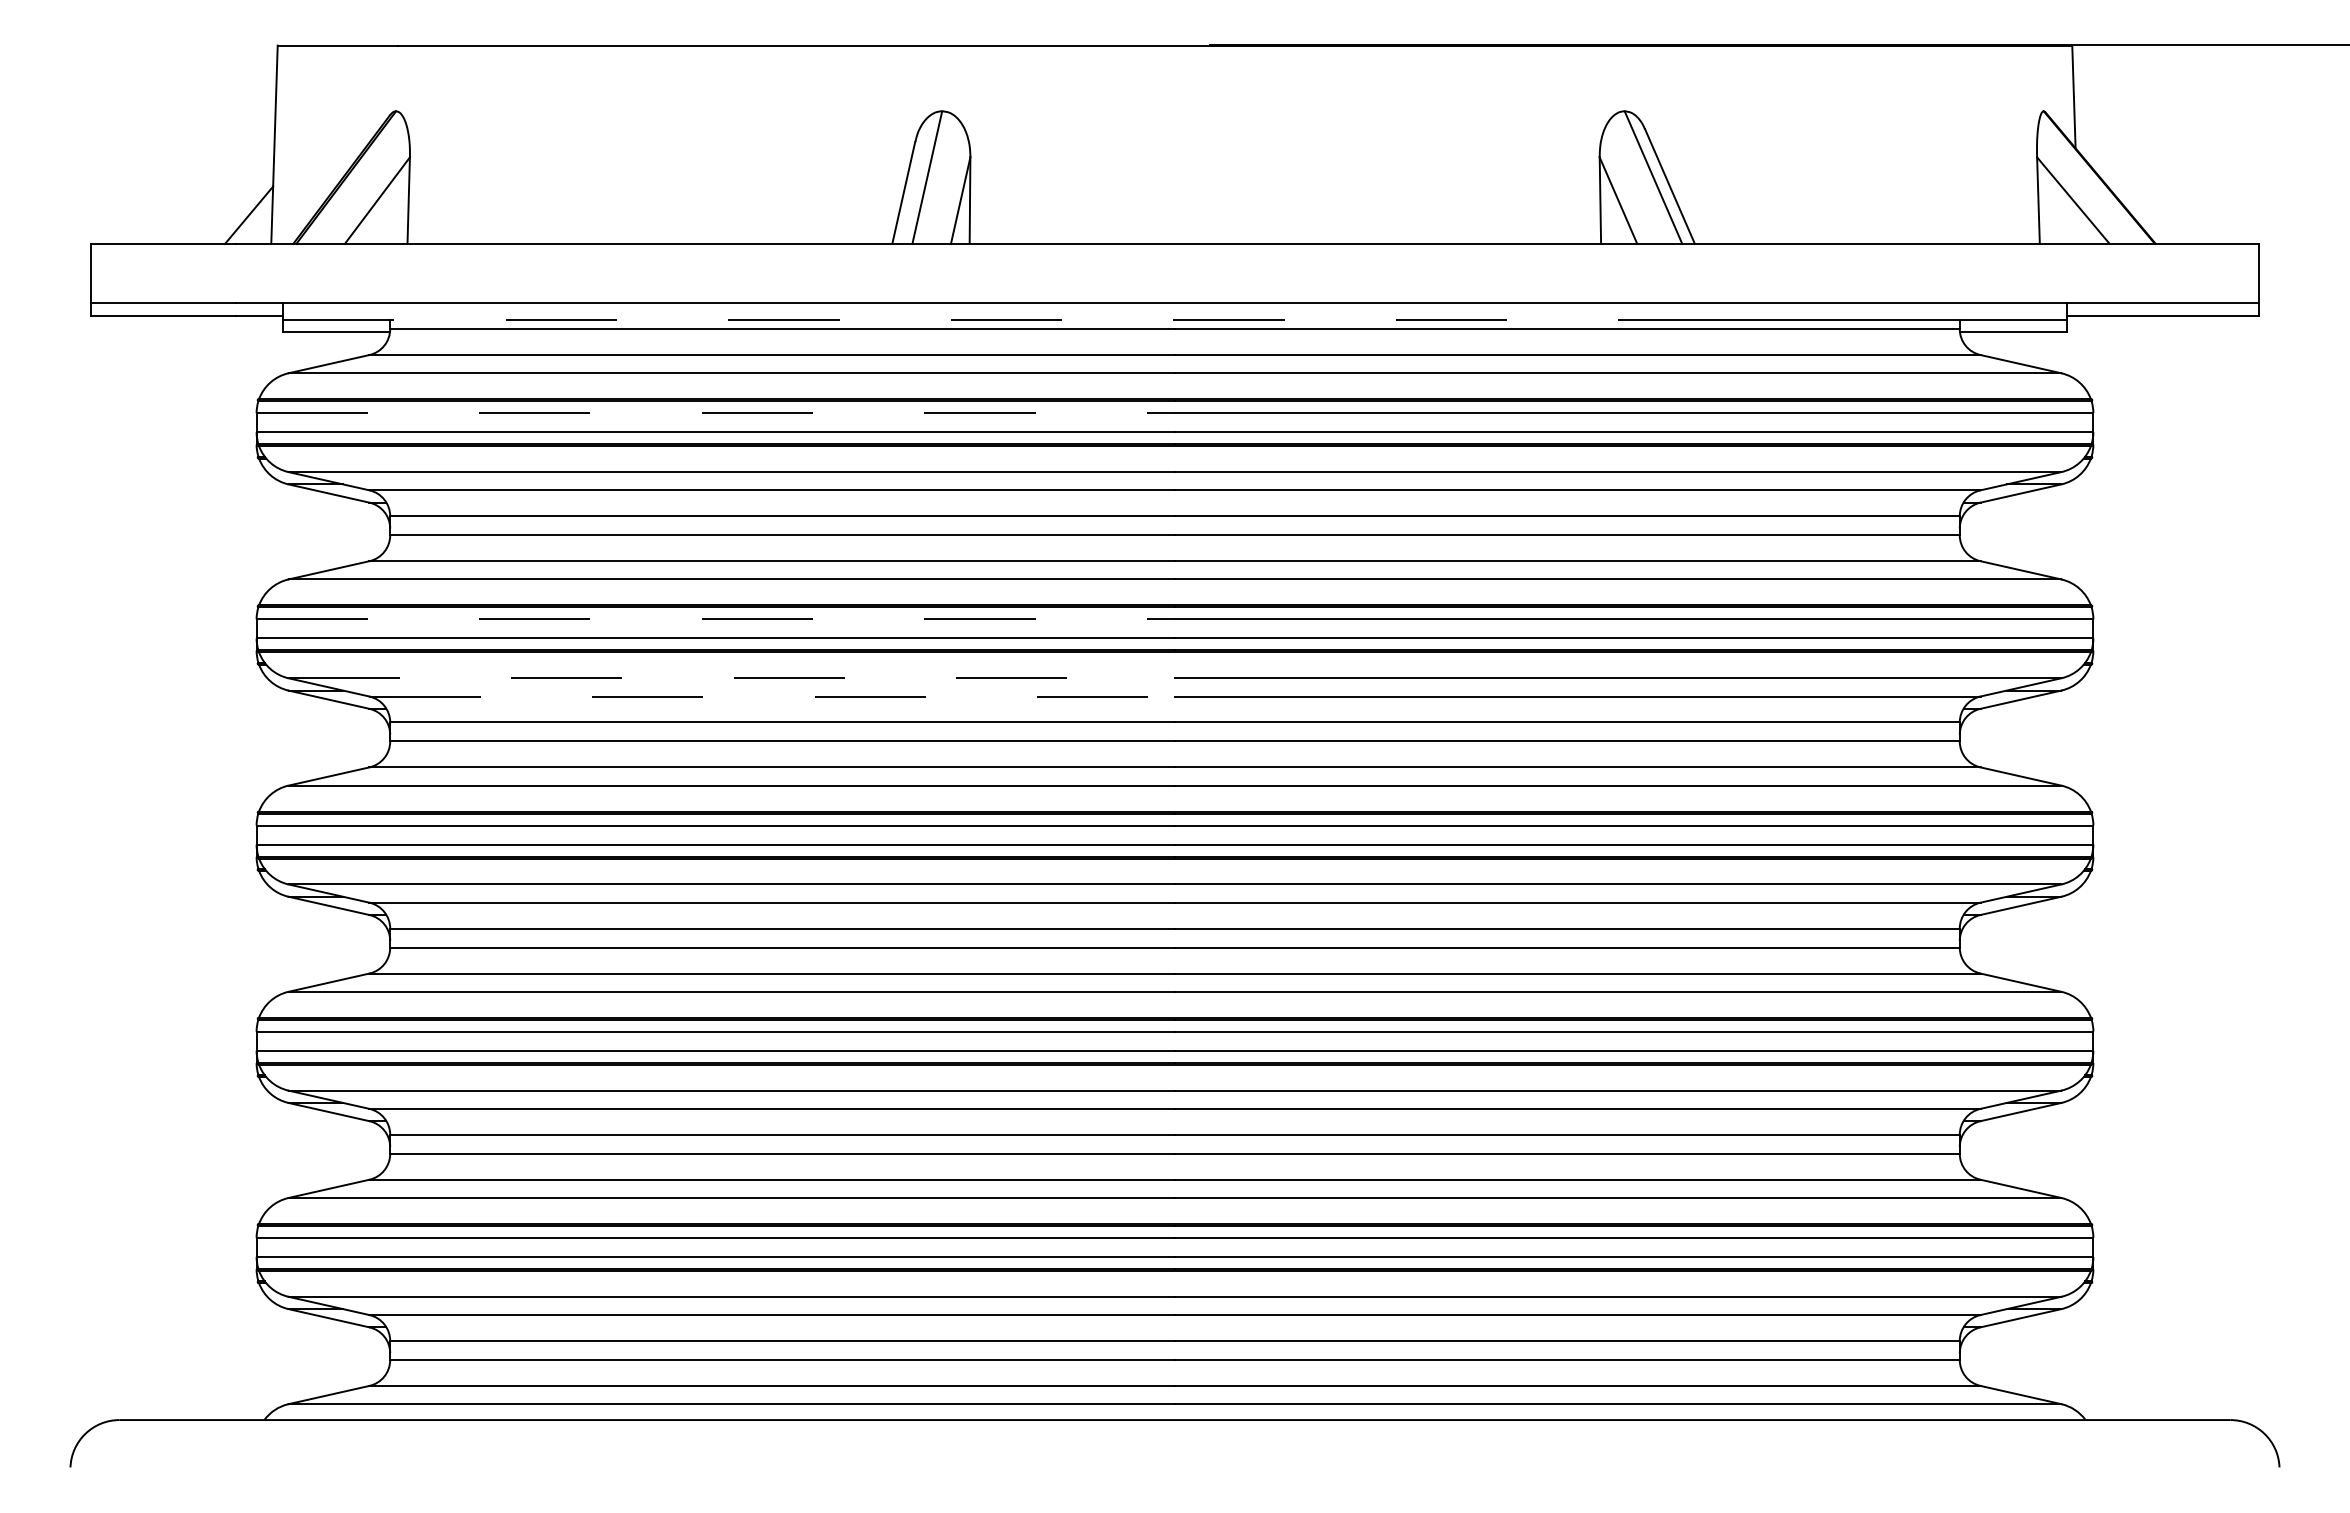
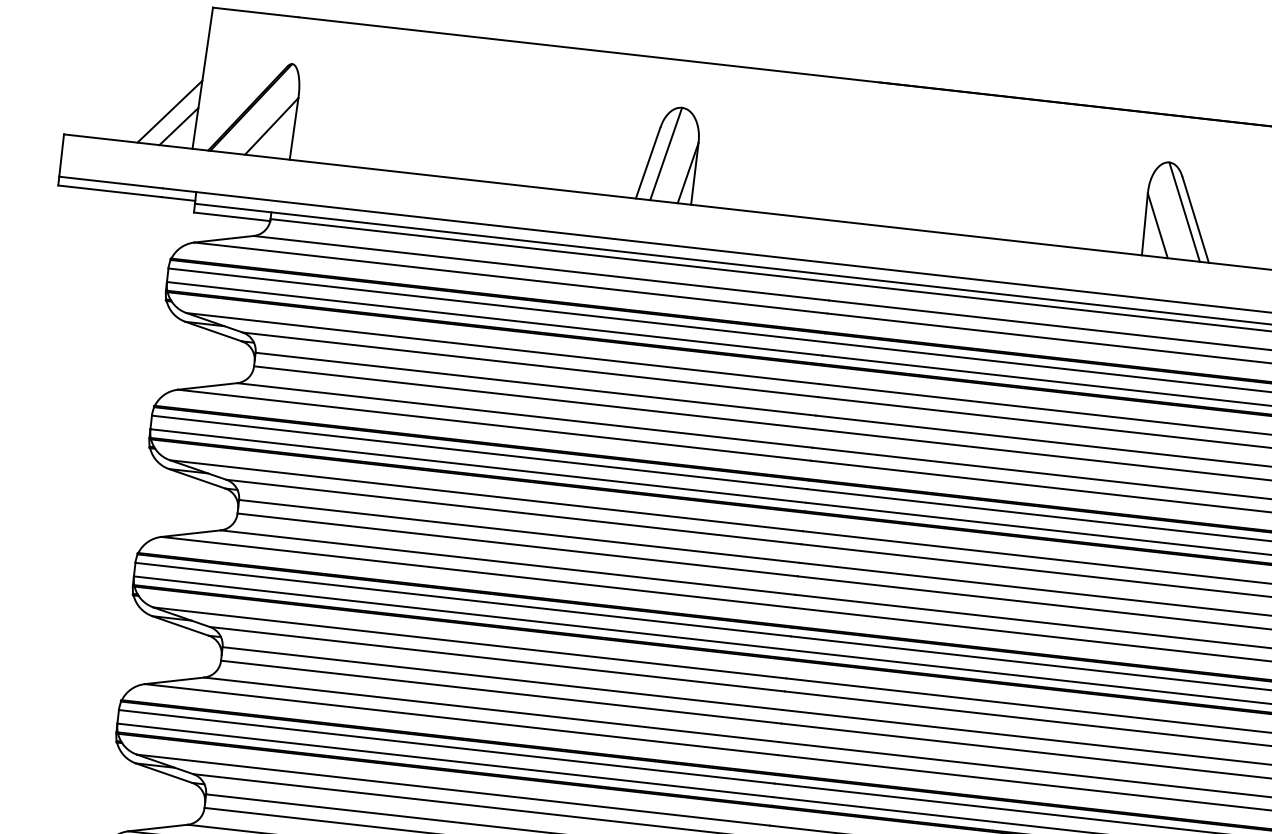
line: (234, 195) -> (170, 111), added
line: (952, 319) -> (672, 257), dashed -> solid
line: (716, 413) -> (496, 305), dashed -> solid
line: (716, 619) -> (480, 452), dashed -> solid
line: (732, 678) -> (486, 495), dashed -> solid
line: (772, 696) -> (514, 512), dashed -> solid

